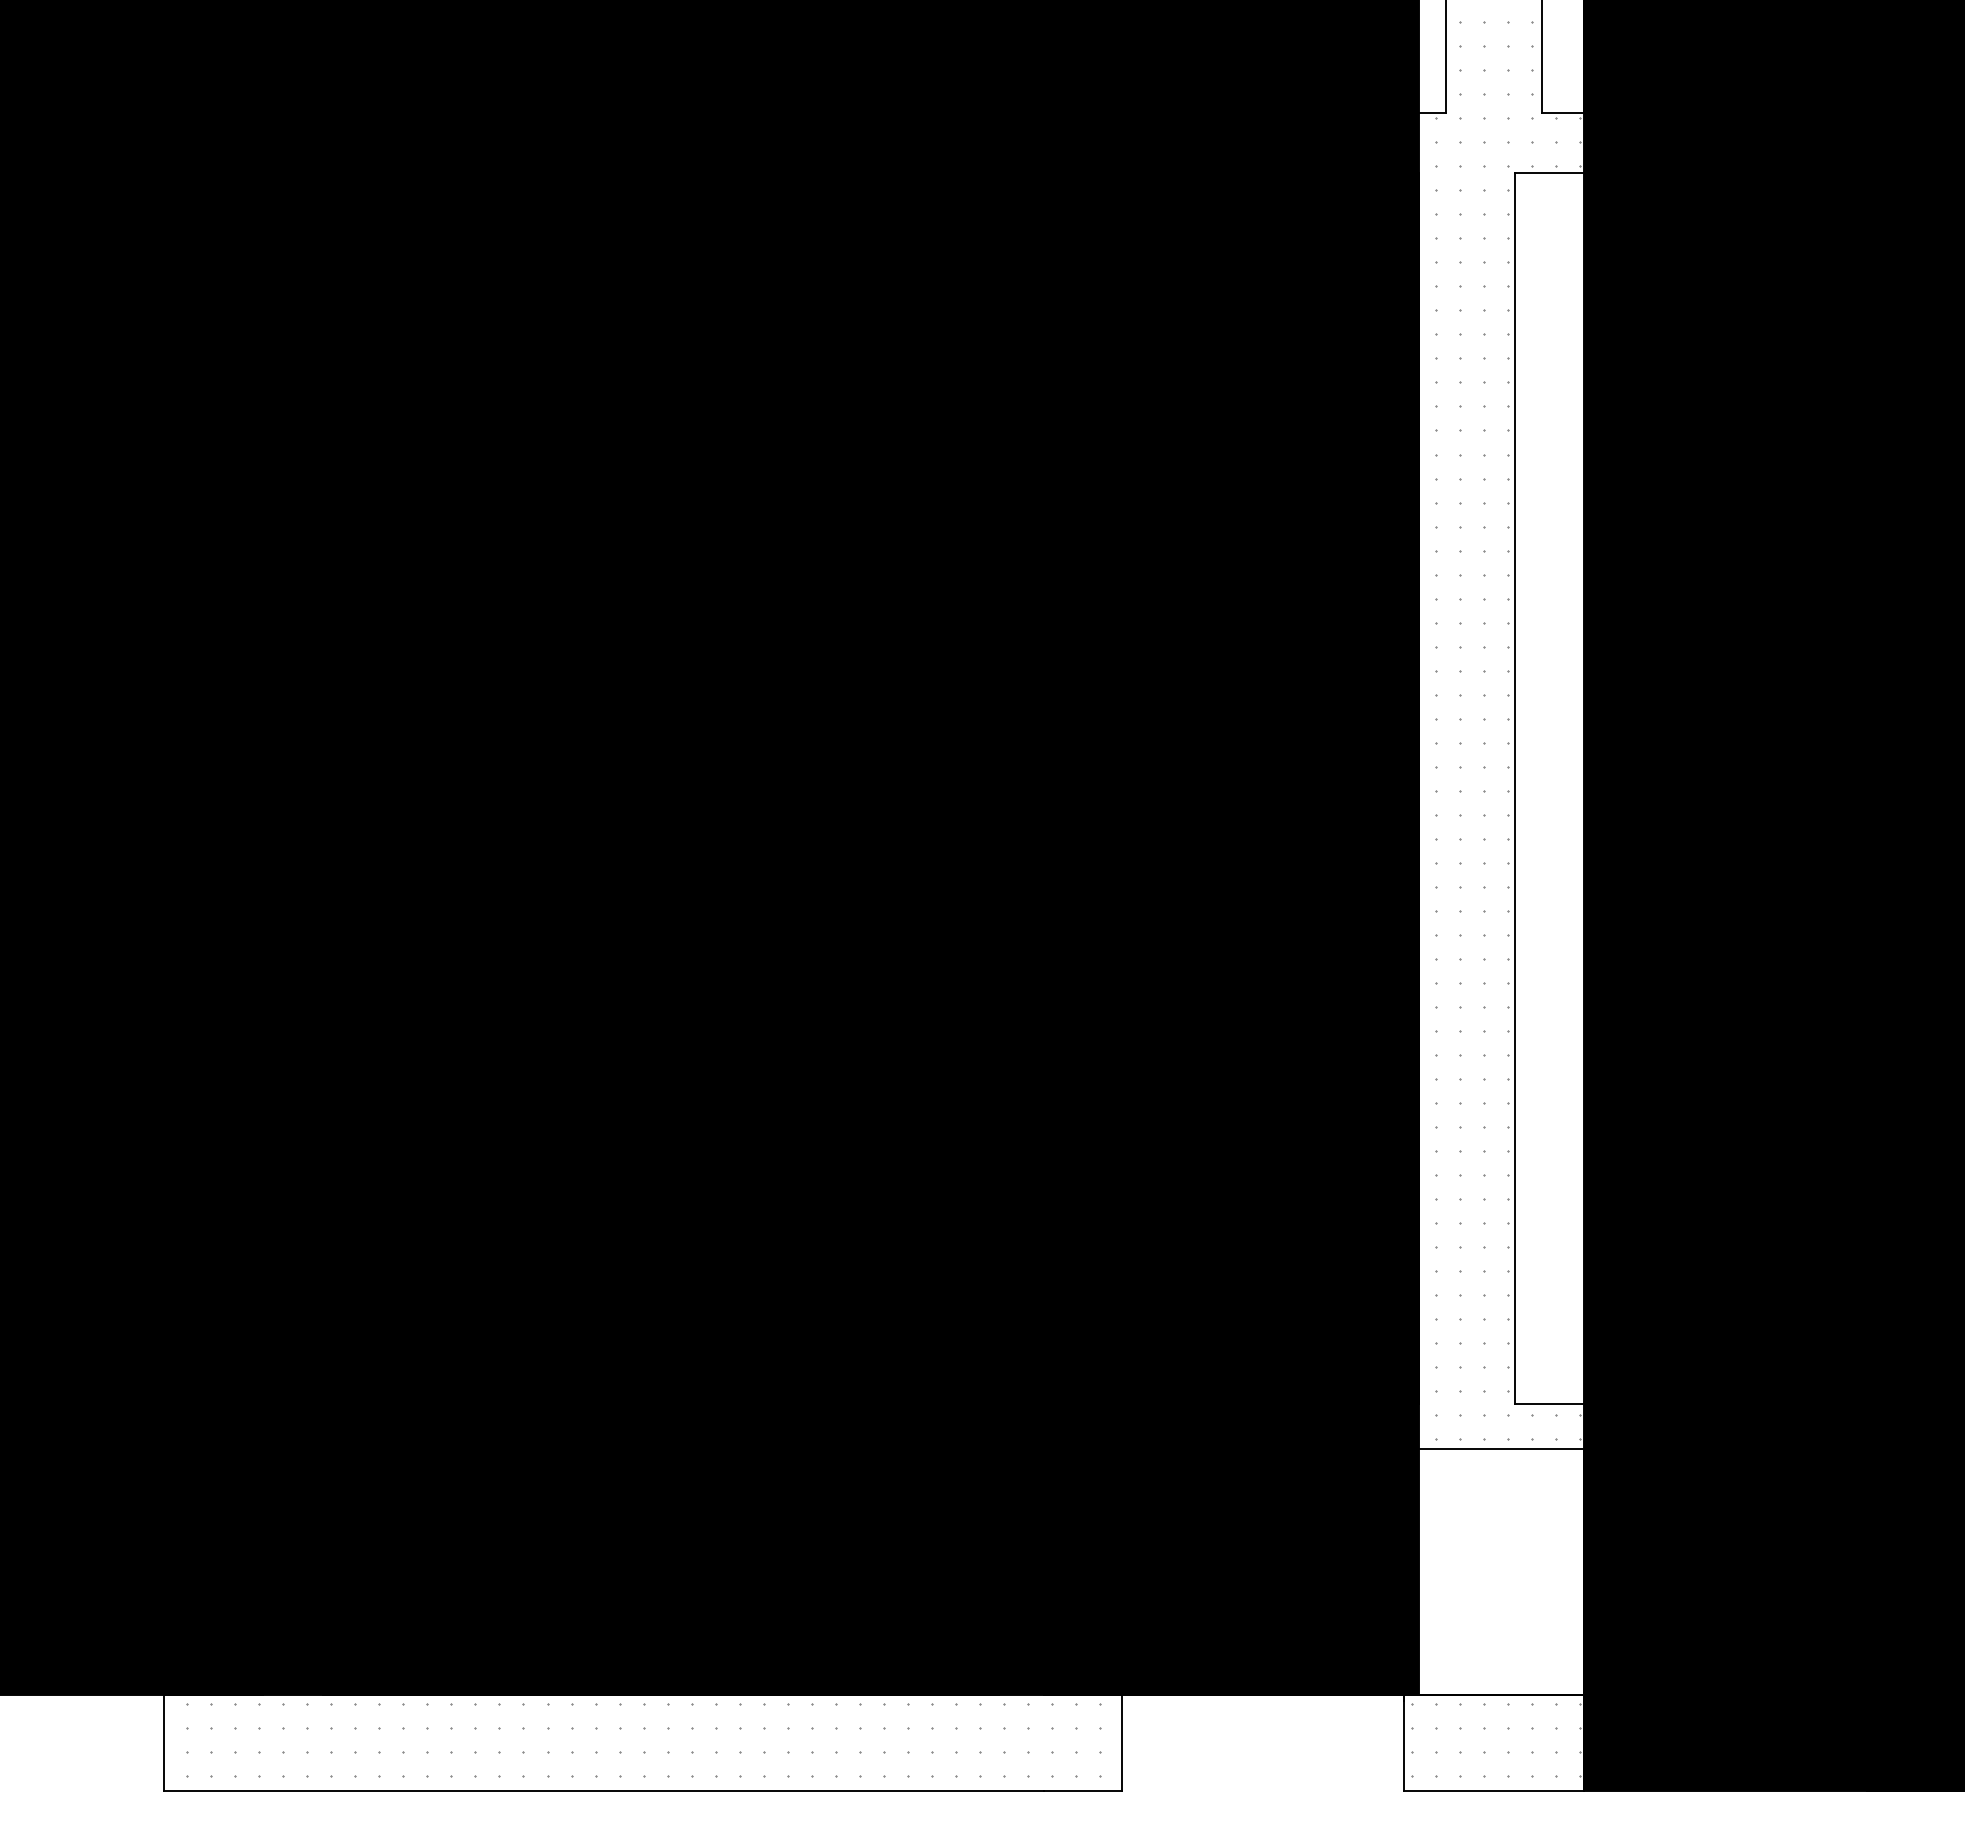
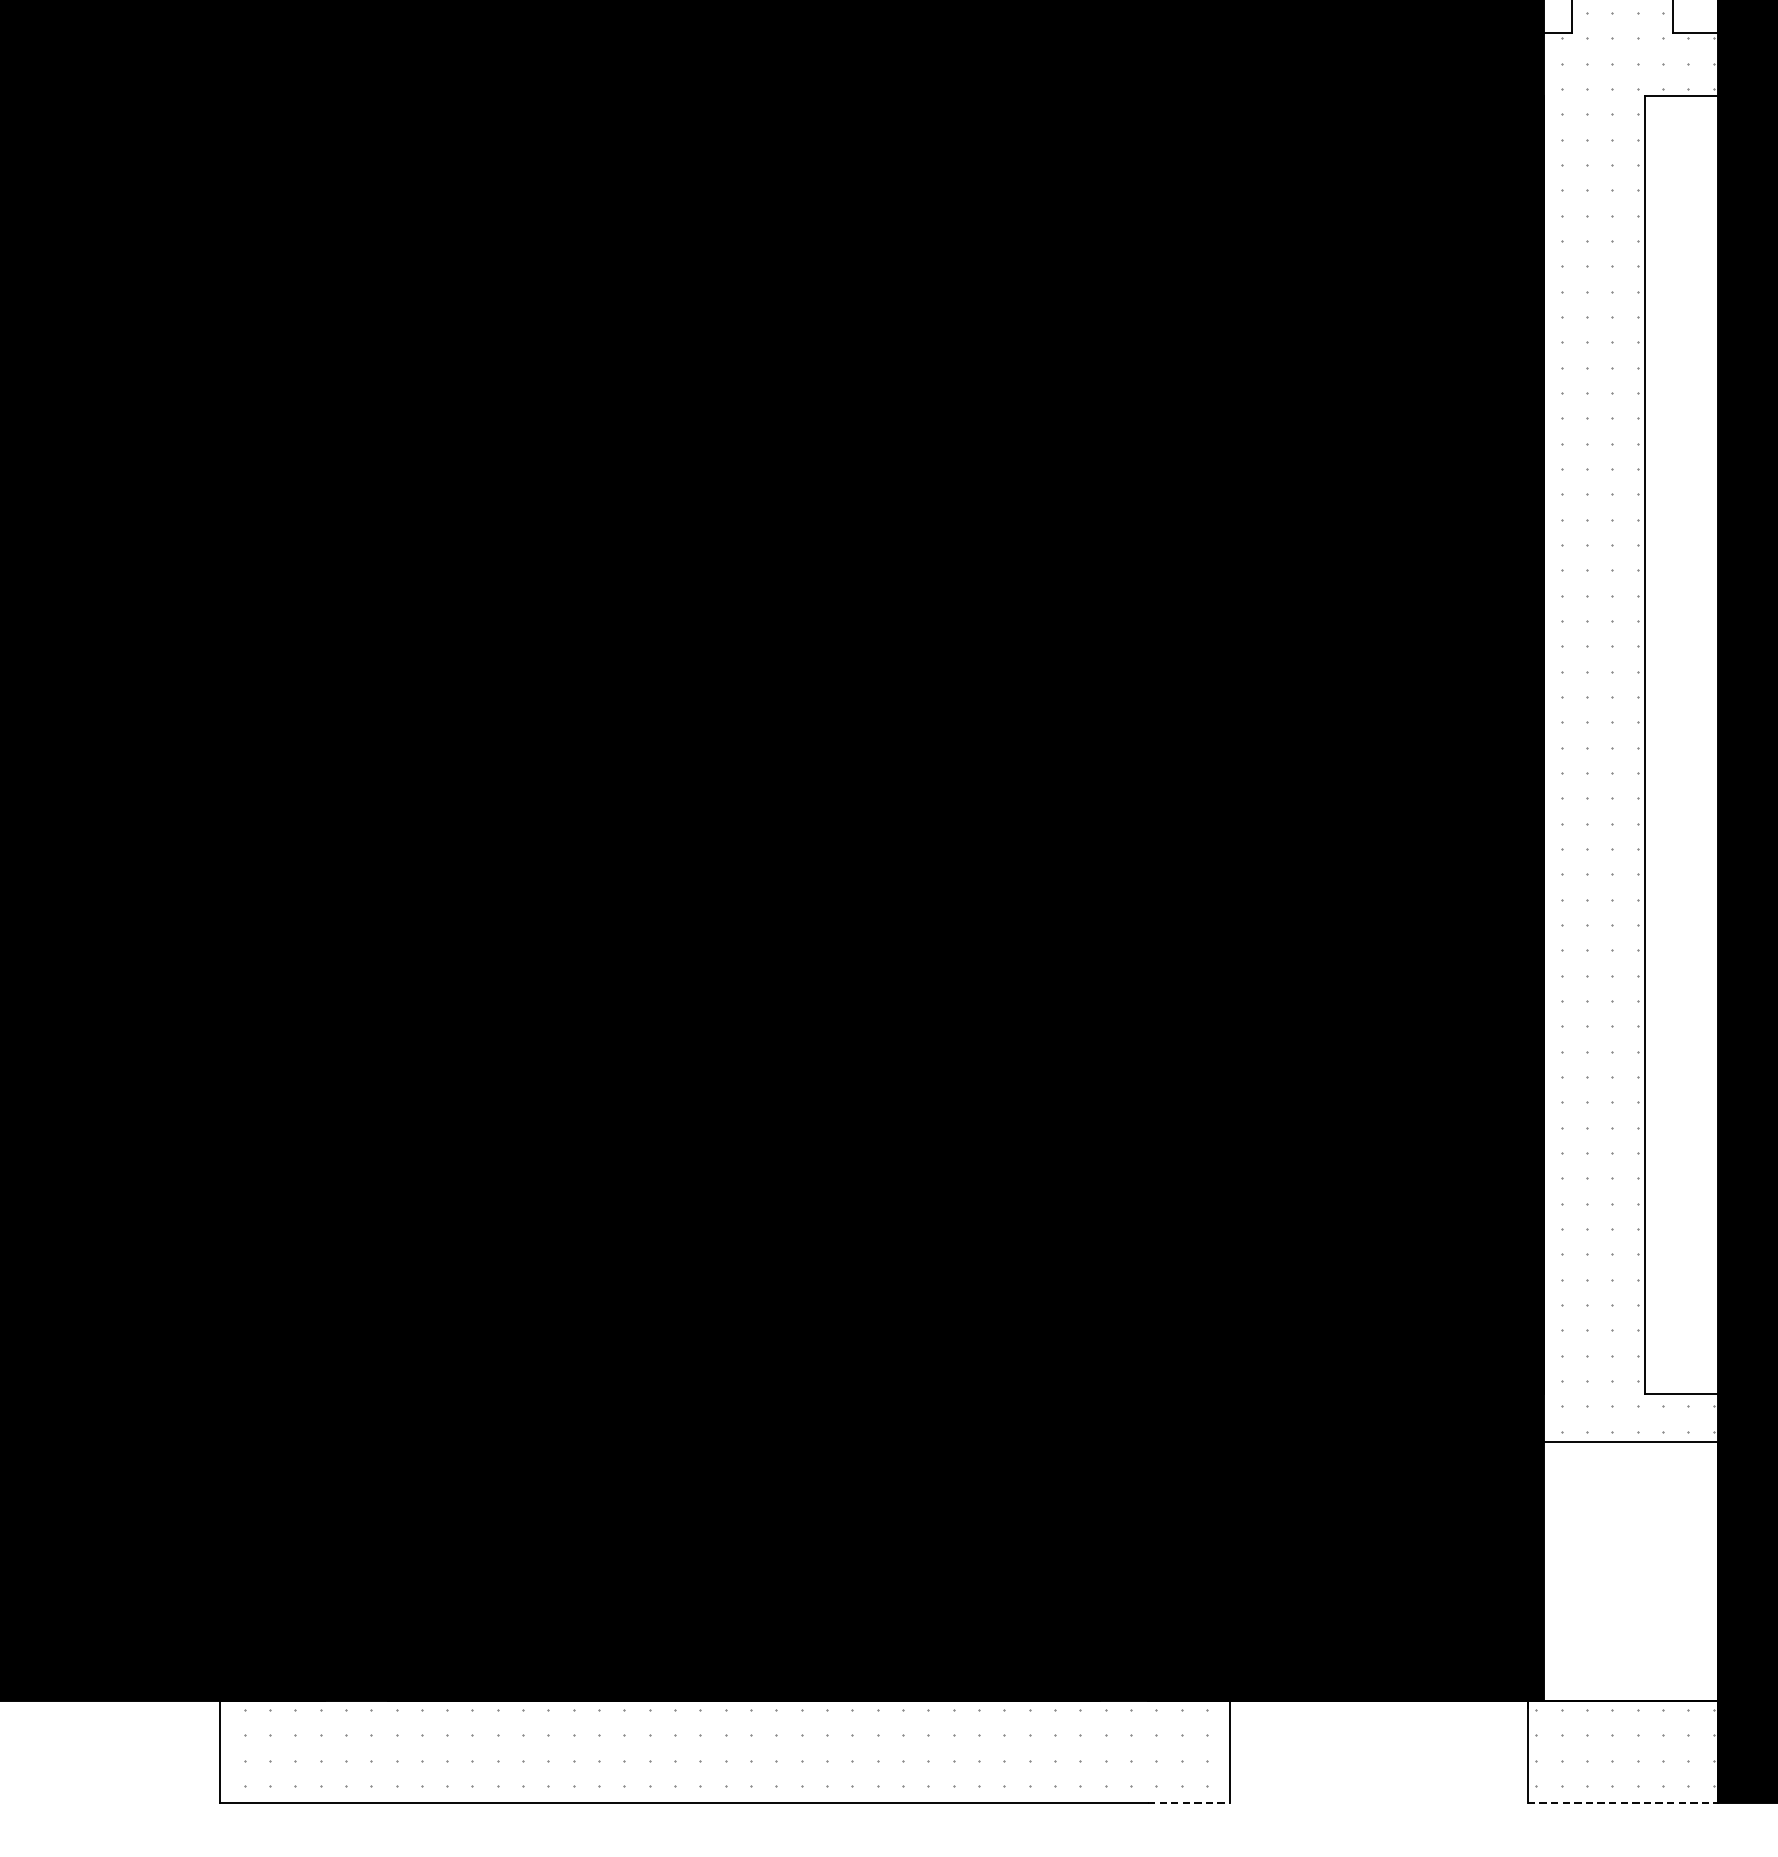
line: (1083, 1791) -> (1189, 1802), solid -> dashed
line: (1494, 1791) -> (1622, 1802), solid -> dashed

